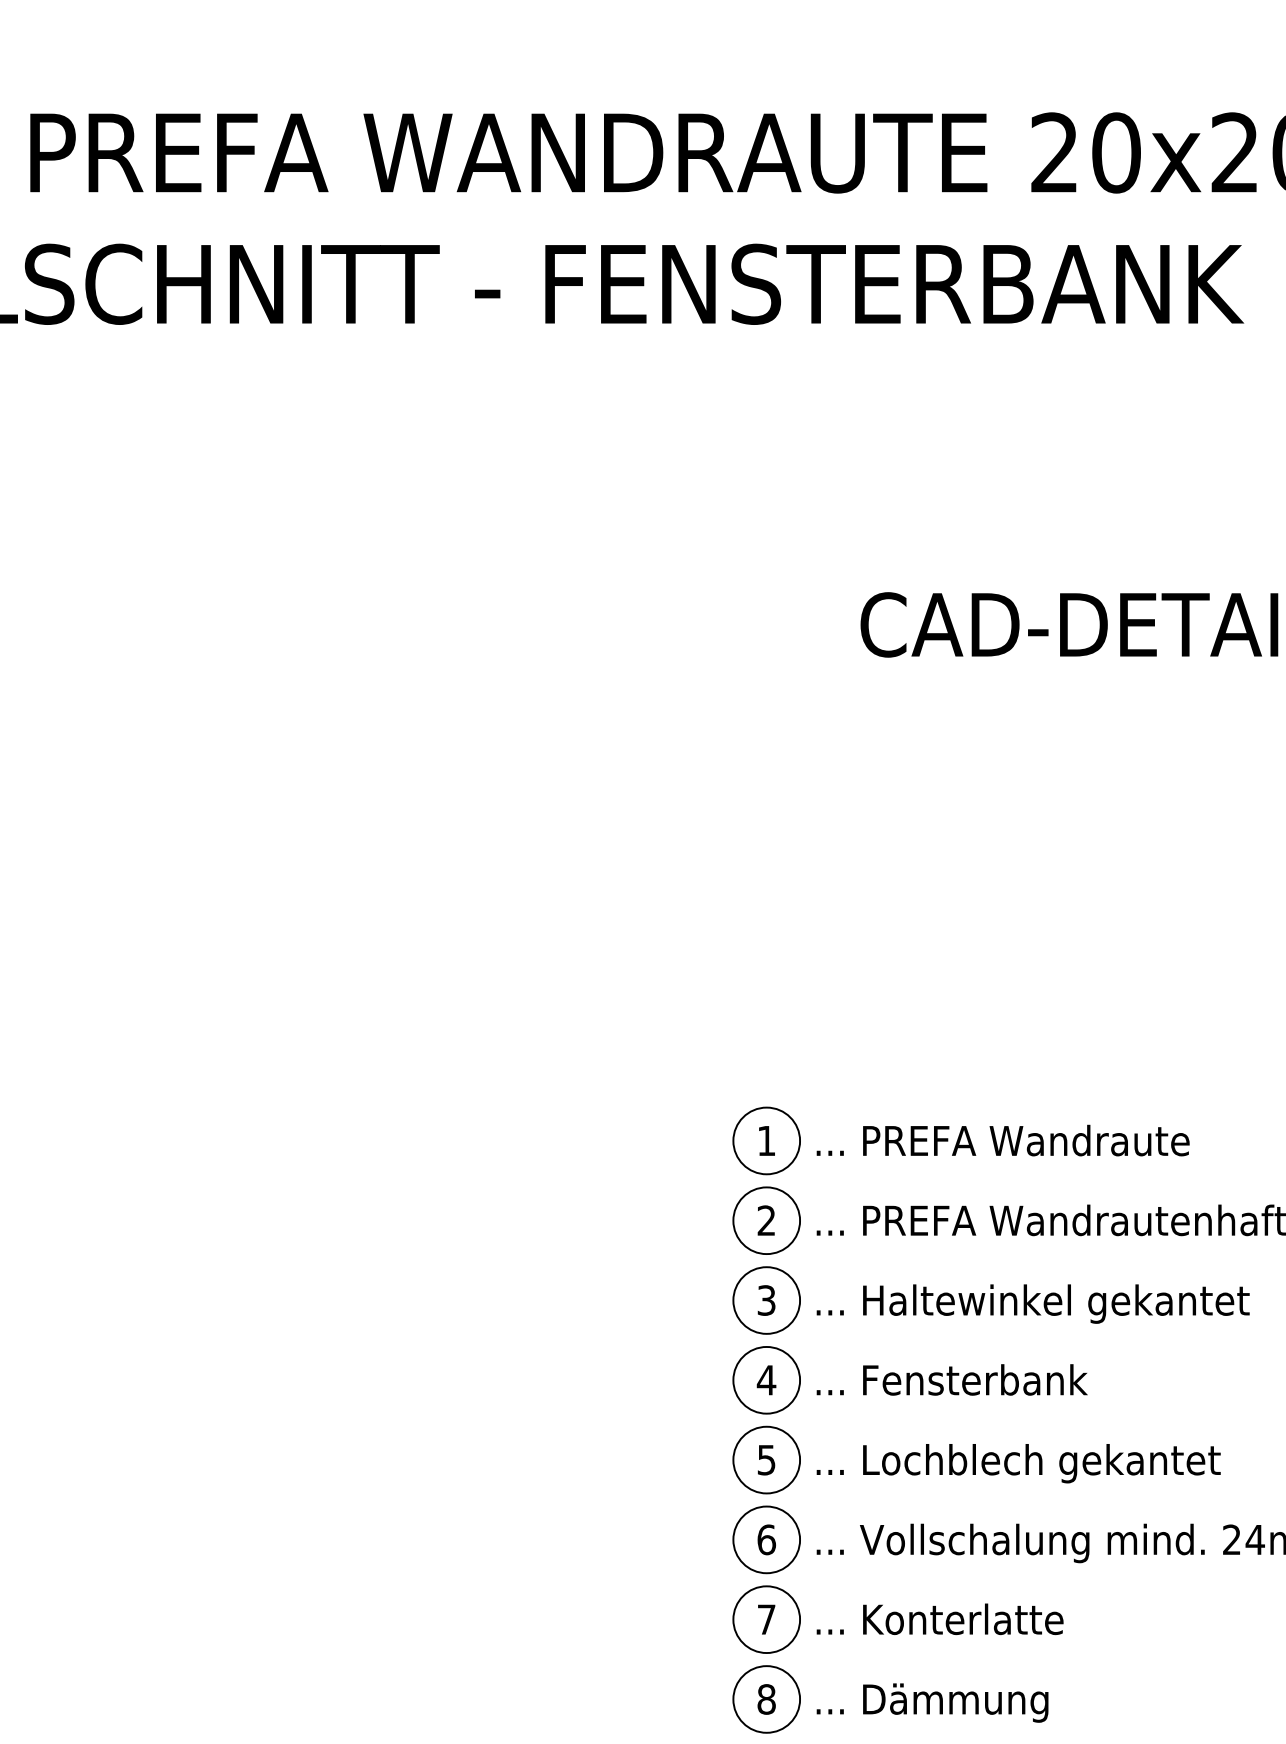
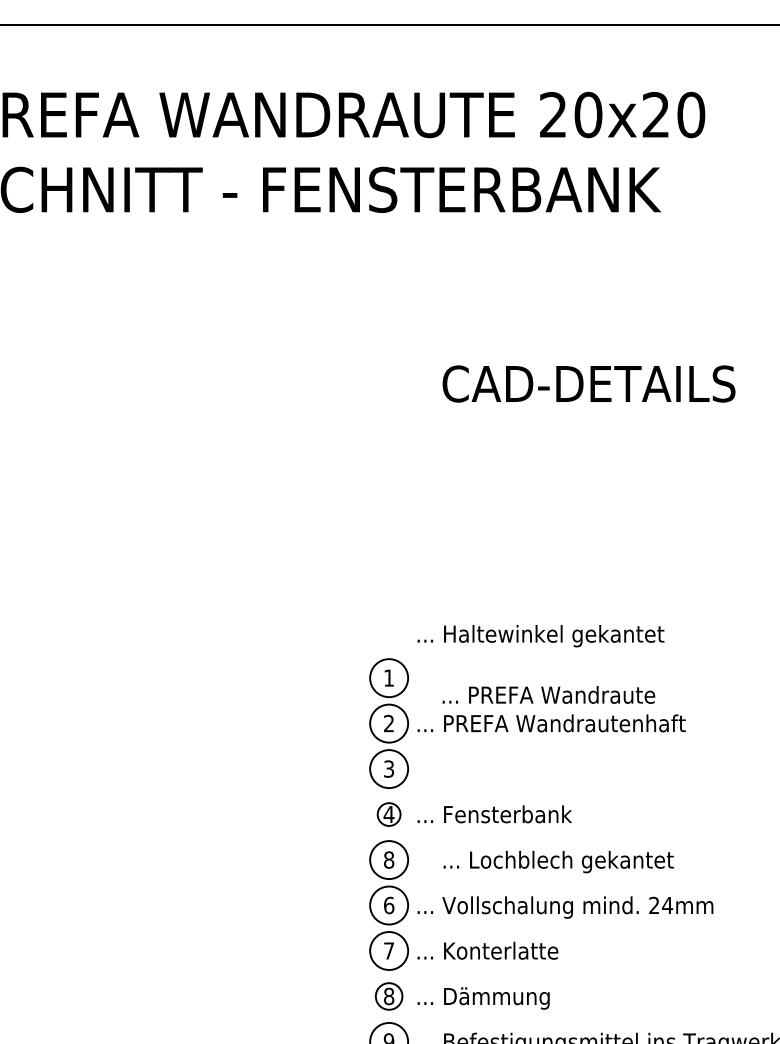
text: (1002, 1139) -> (548, 694), moved
text: (1032, 1304) -> (540, 636), moved
circle: (767, 1380) -> (389, 814), size x0.6
text: (767, 1459) -> (389, 859), 5 -> 8
text: (1018, 1462) -> (558, 861), moved
circle: (767, 1699) -> (389, 996), size x0.7

